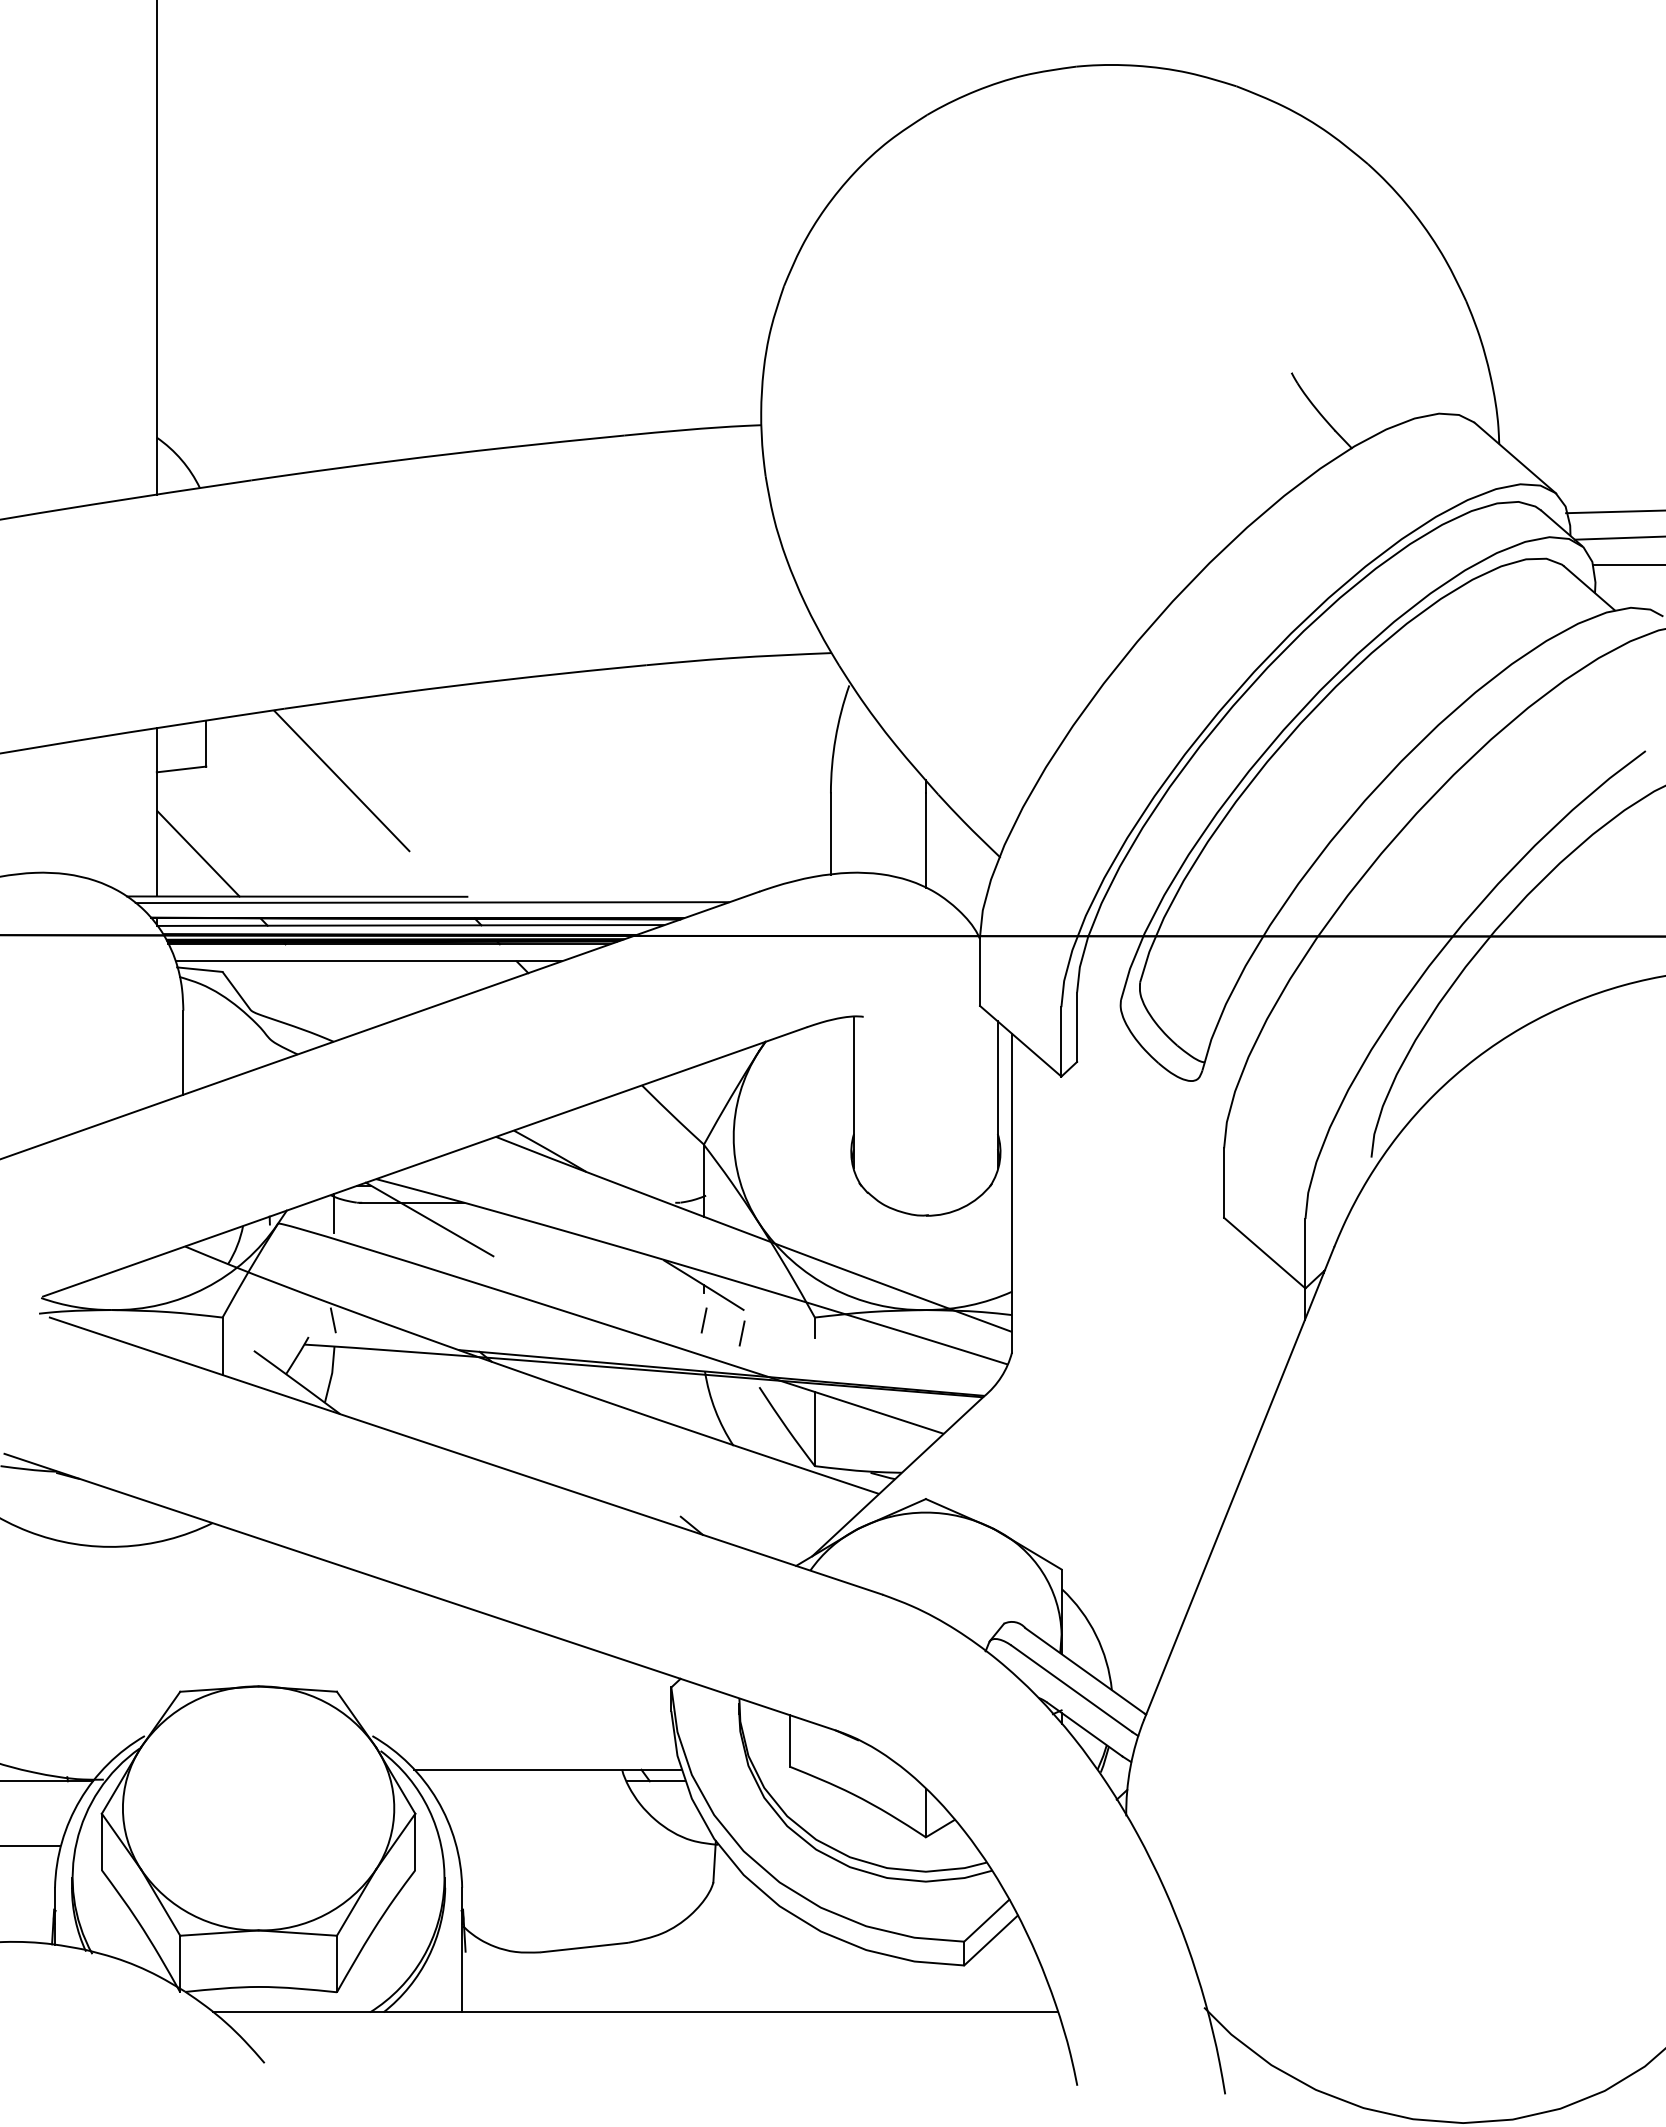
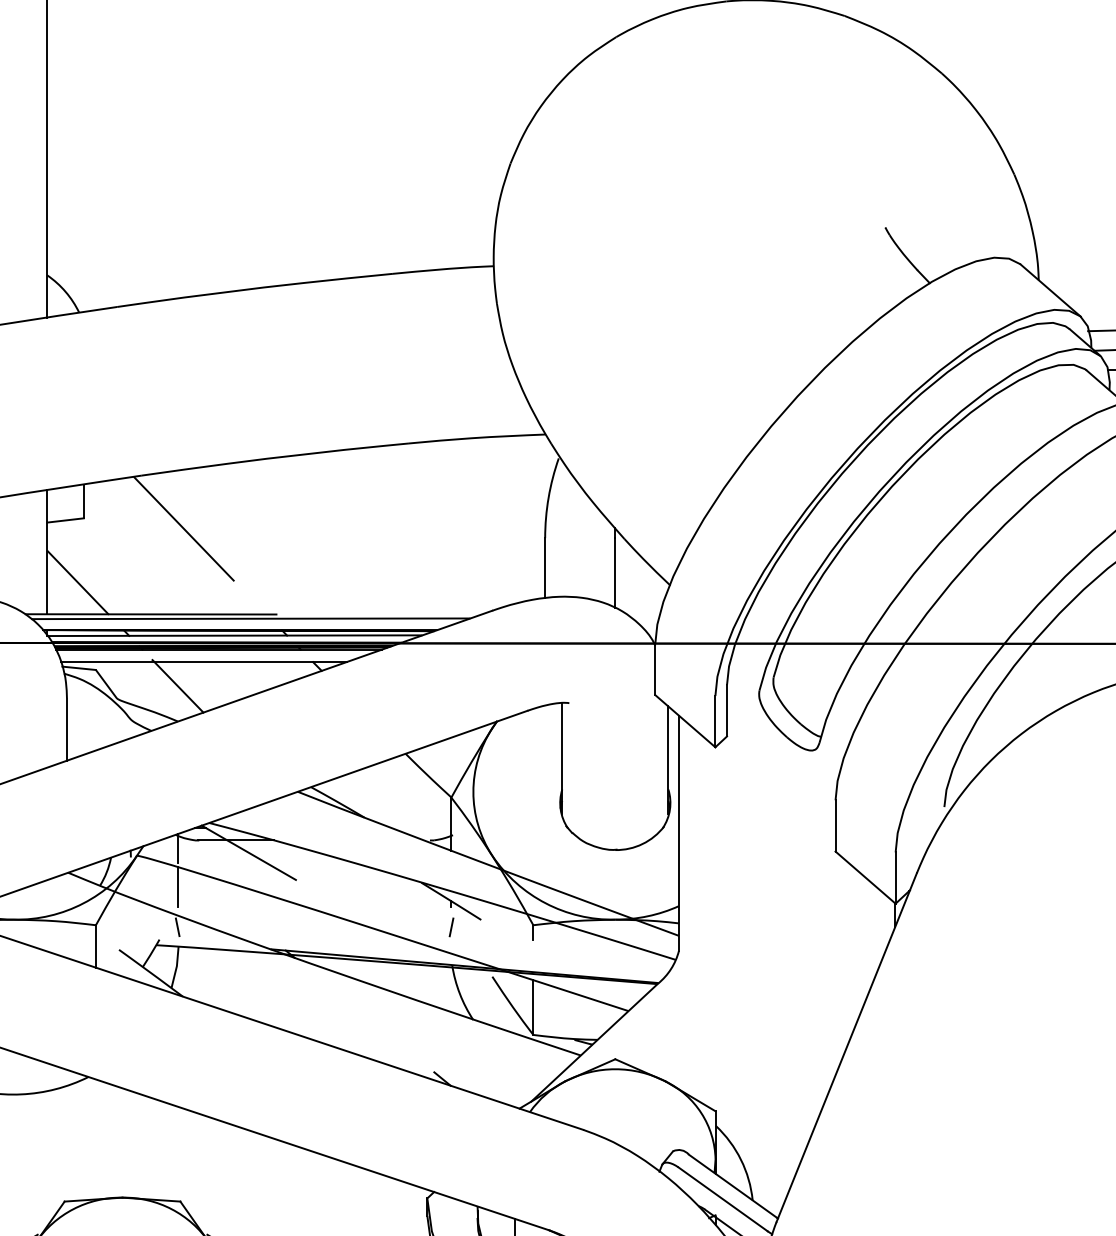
line: (333, 993) -> (177, 685), added
line: (333, 1265) -> (177, 886), added
line: (741, 1333) -> (479, 937), removed

